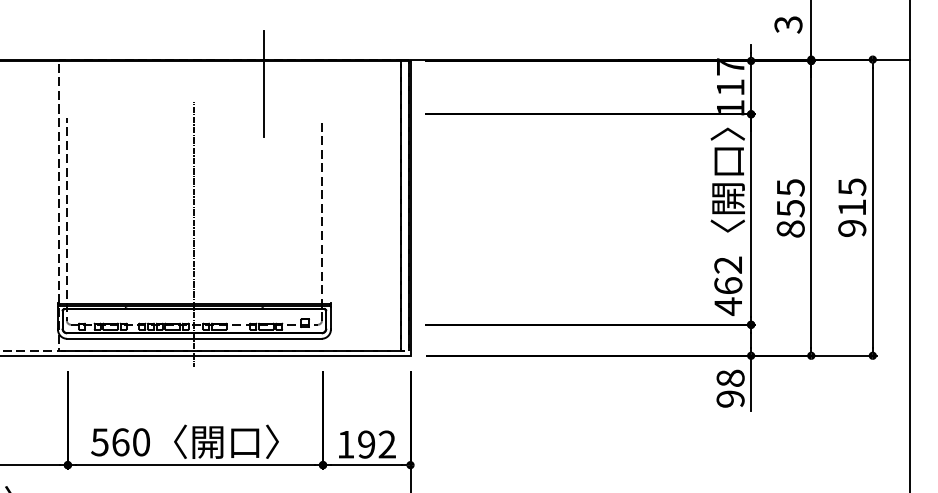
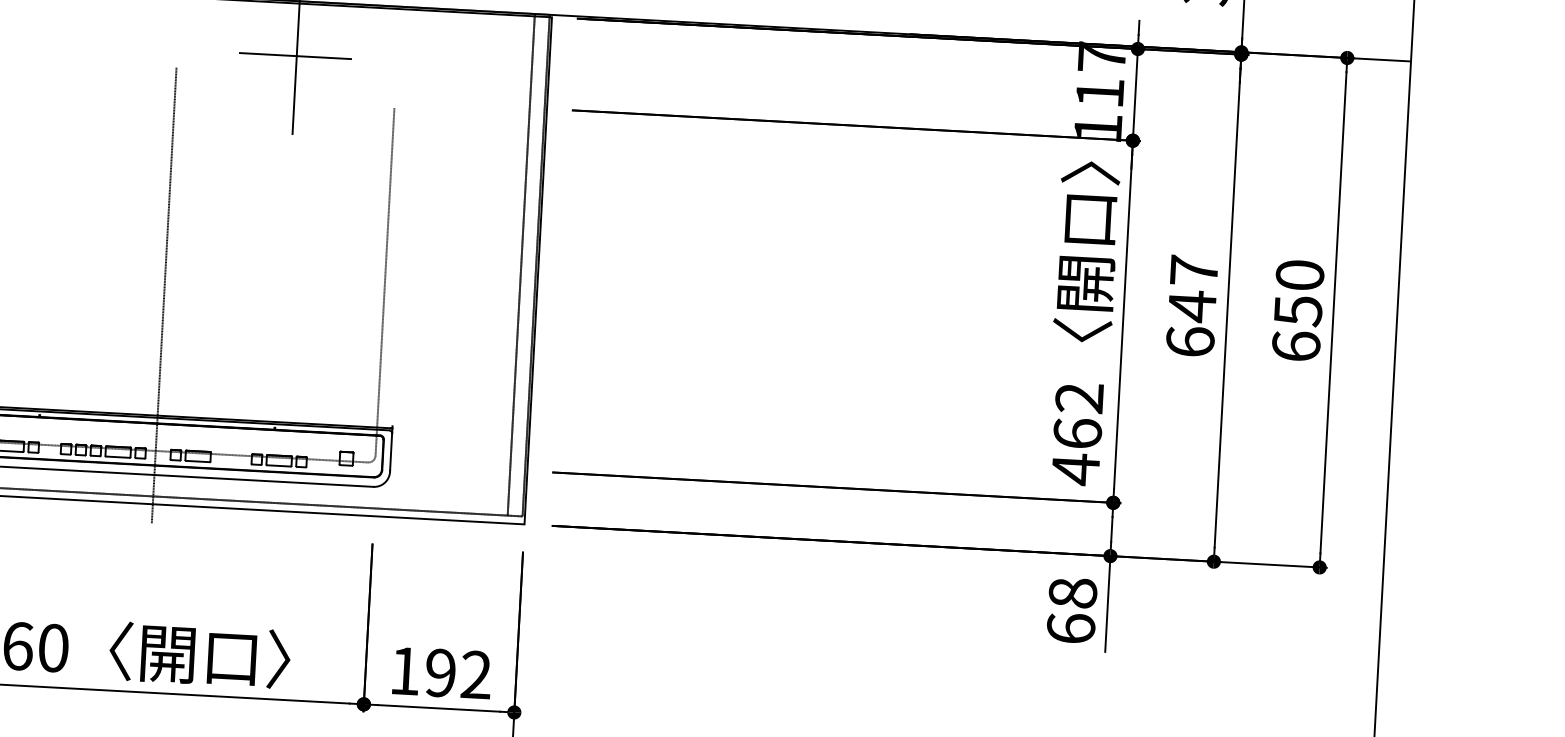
line: (262, 91) -> (294, 55), added
text: (852, 207) -> (1298, 310), 915 -> 650
text: (790, 208) -> (1191, 306), 855 -> 647
text: (730, 398) -> (1070, 627), 98 -> 68

